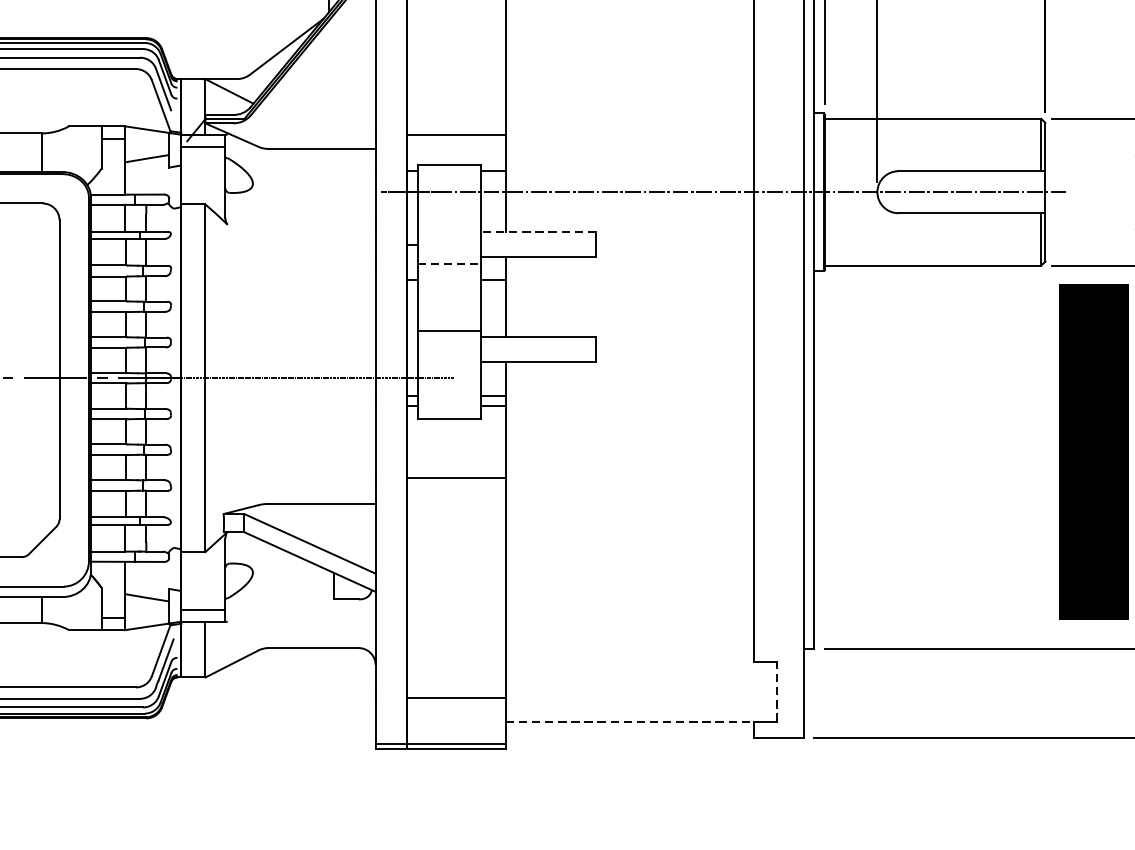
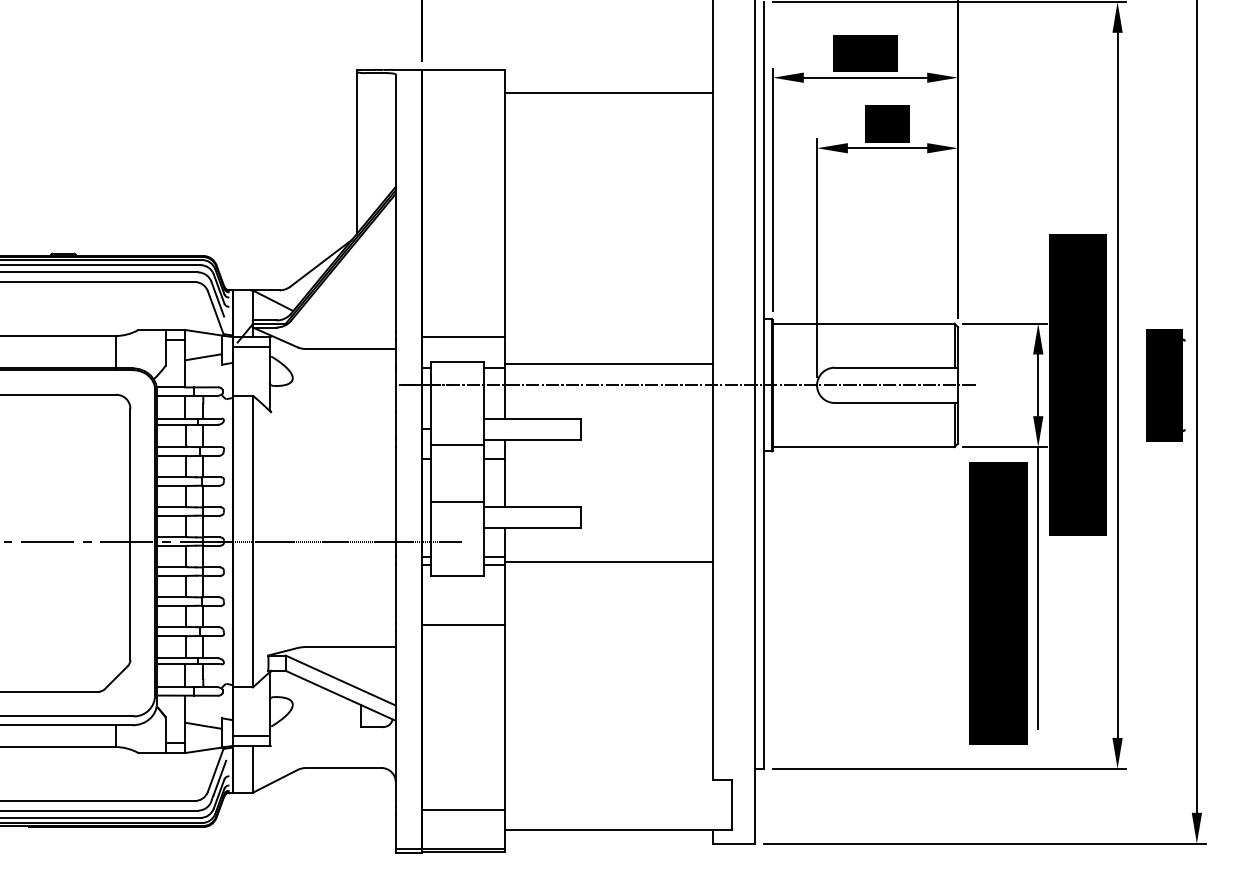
line: (630, 167) -> (609, 364), added
line: (537, 231) -> (531, 418), dashed -> solid
line: (449, 263) -> (457, 445), dashed -> solid
line: (630, 403) -> (609, 562), added
line: (776, 691) -> (732, 804), dashed -> solid
line: (630, 721) -> (609, 829), dashed -> solid

